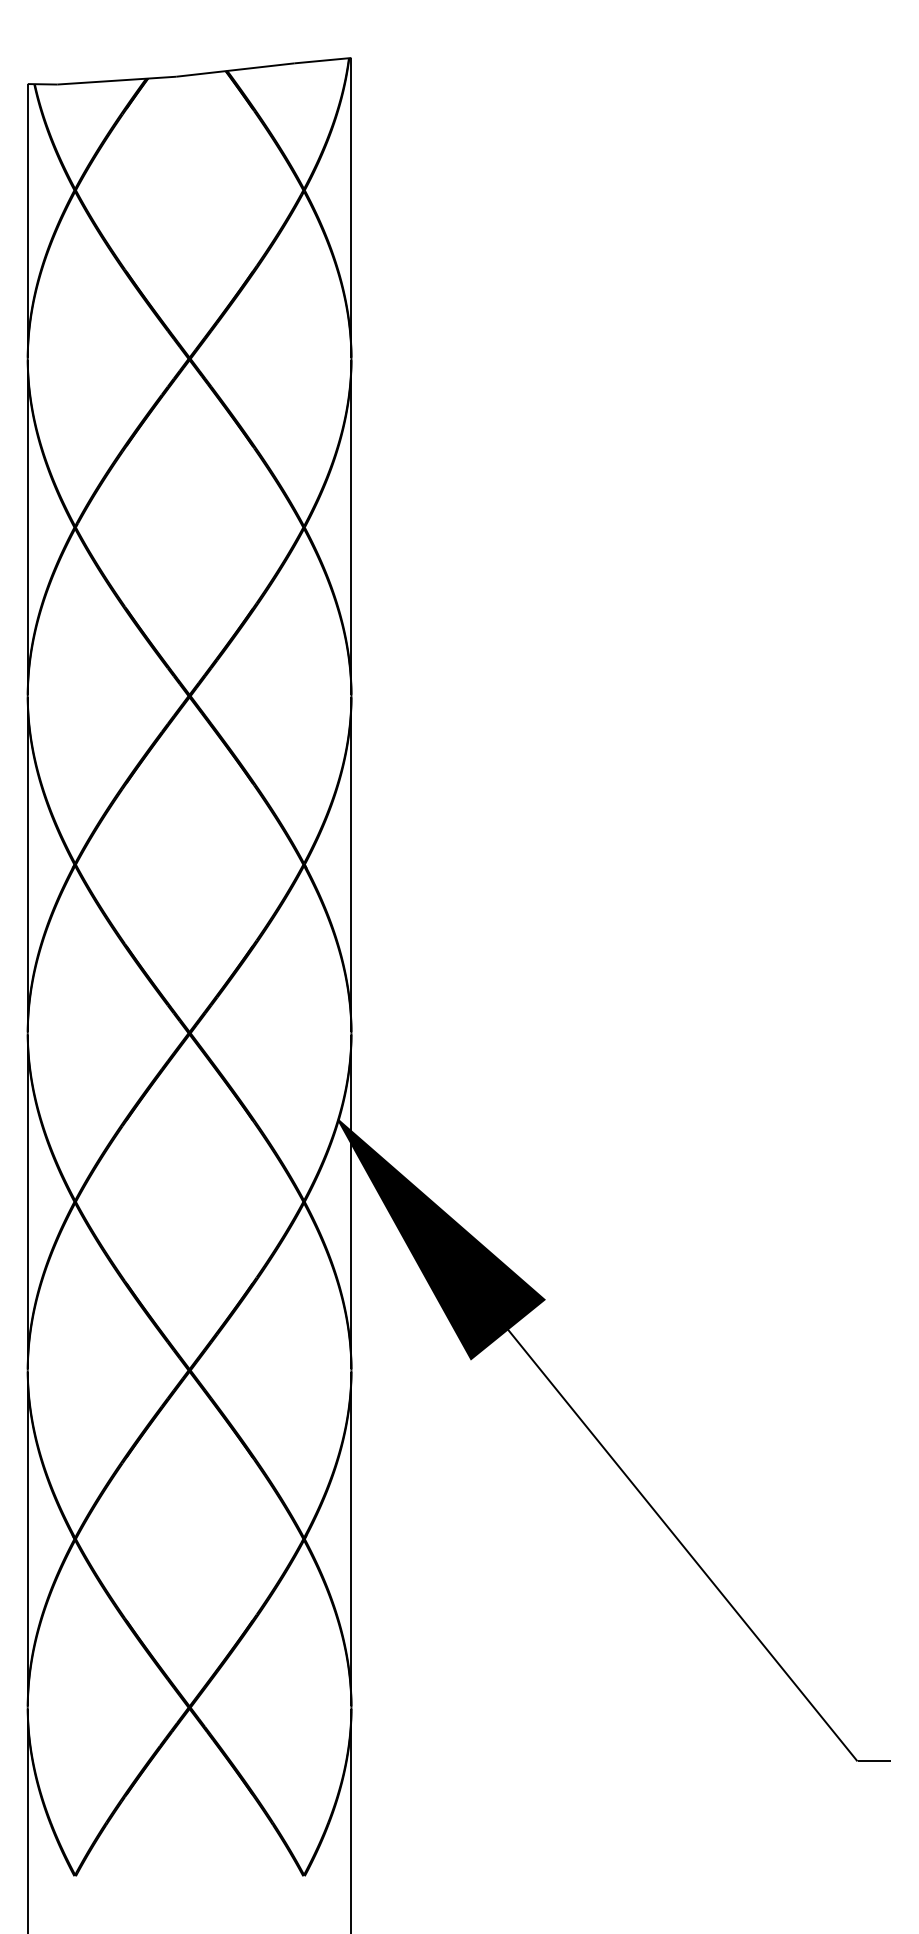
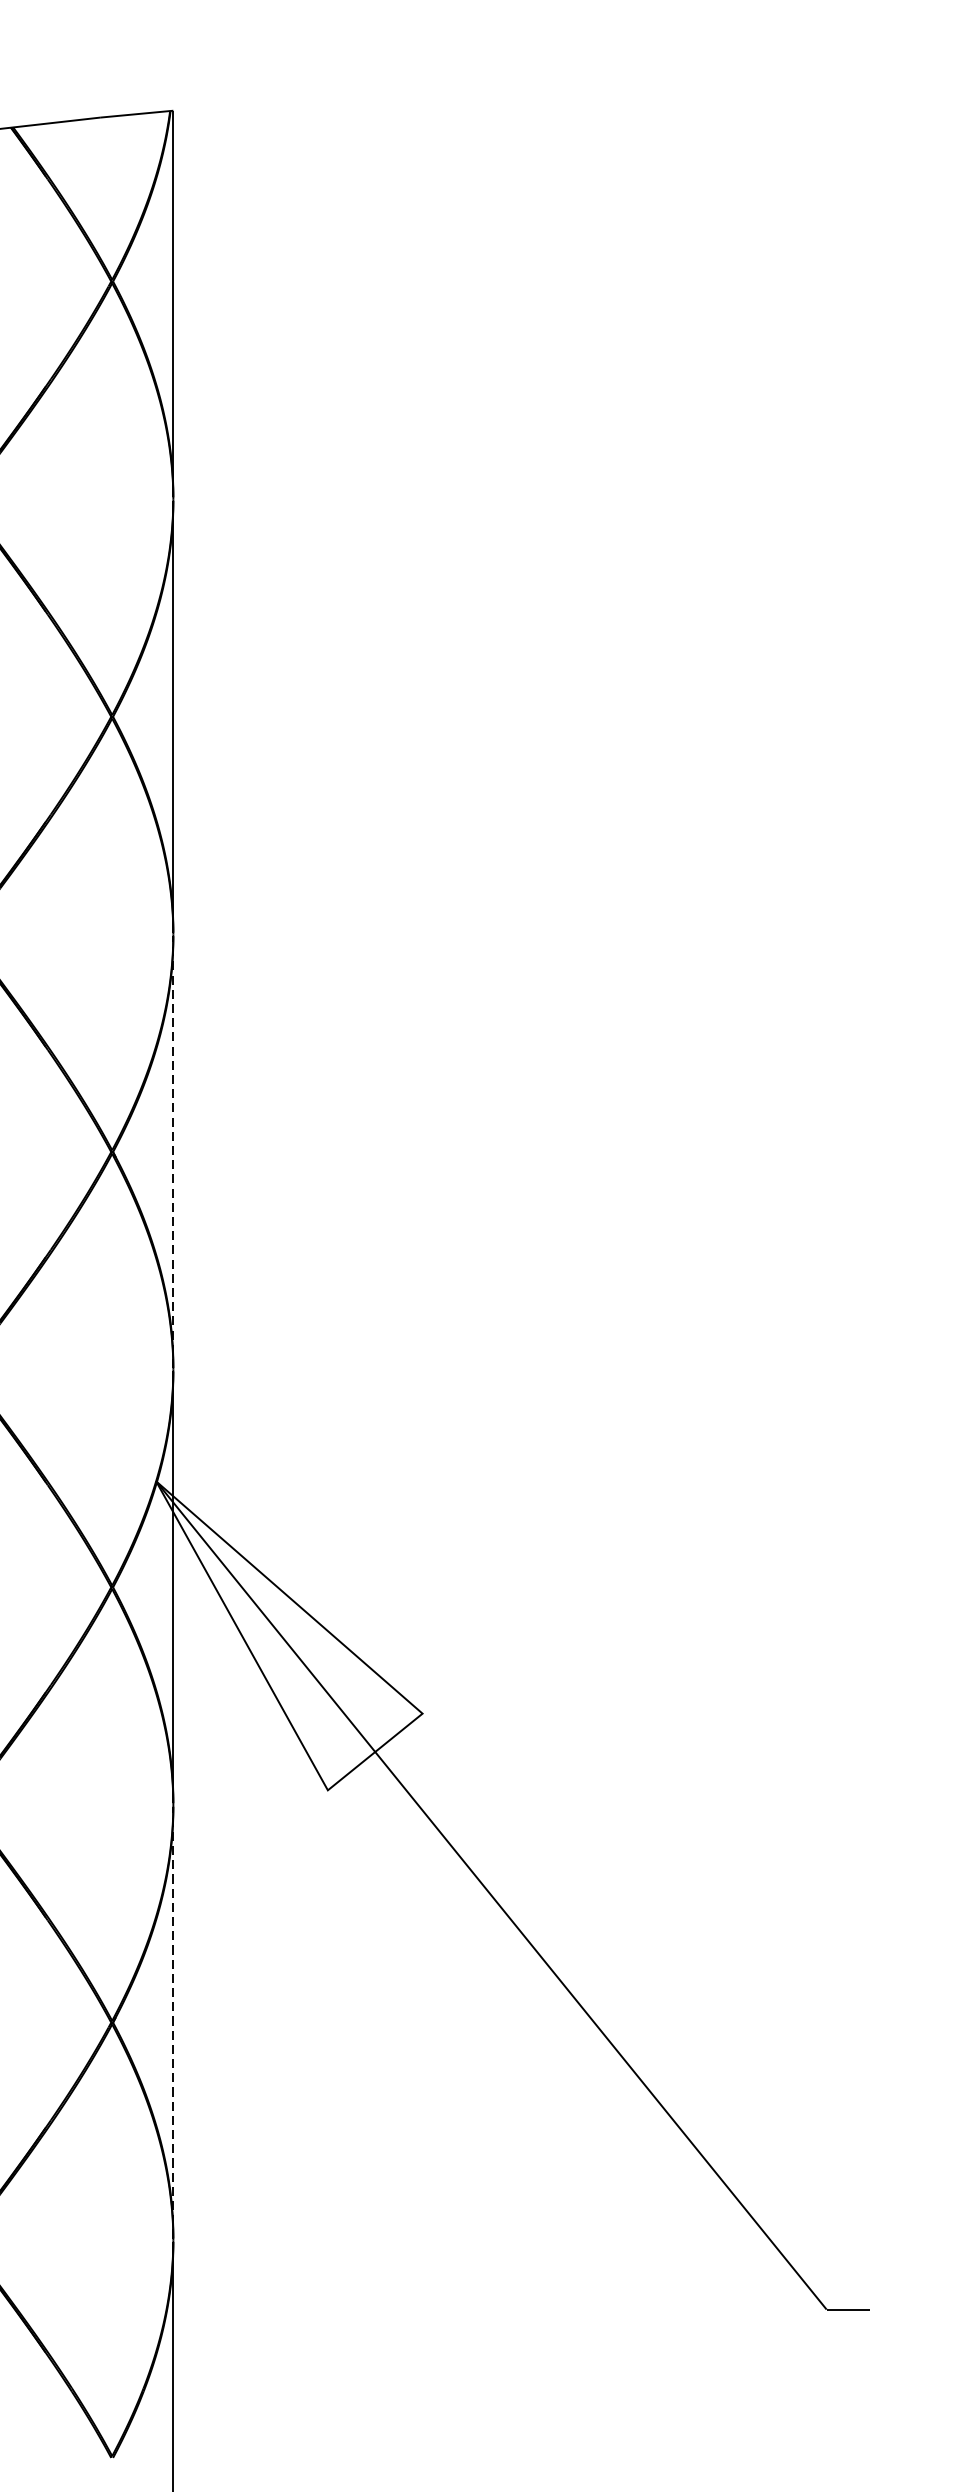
line: (351, 864) -> (173, 1151), solid -> dashed
fill: (441, 1239) -> (289, 1635), removed
line: (351, 1538) -> (173, 2021), solid -> dashed

